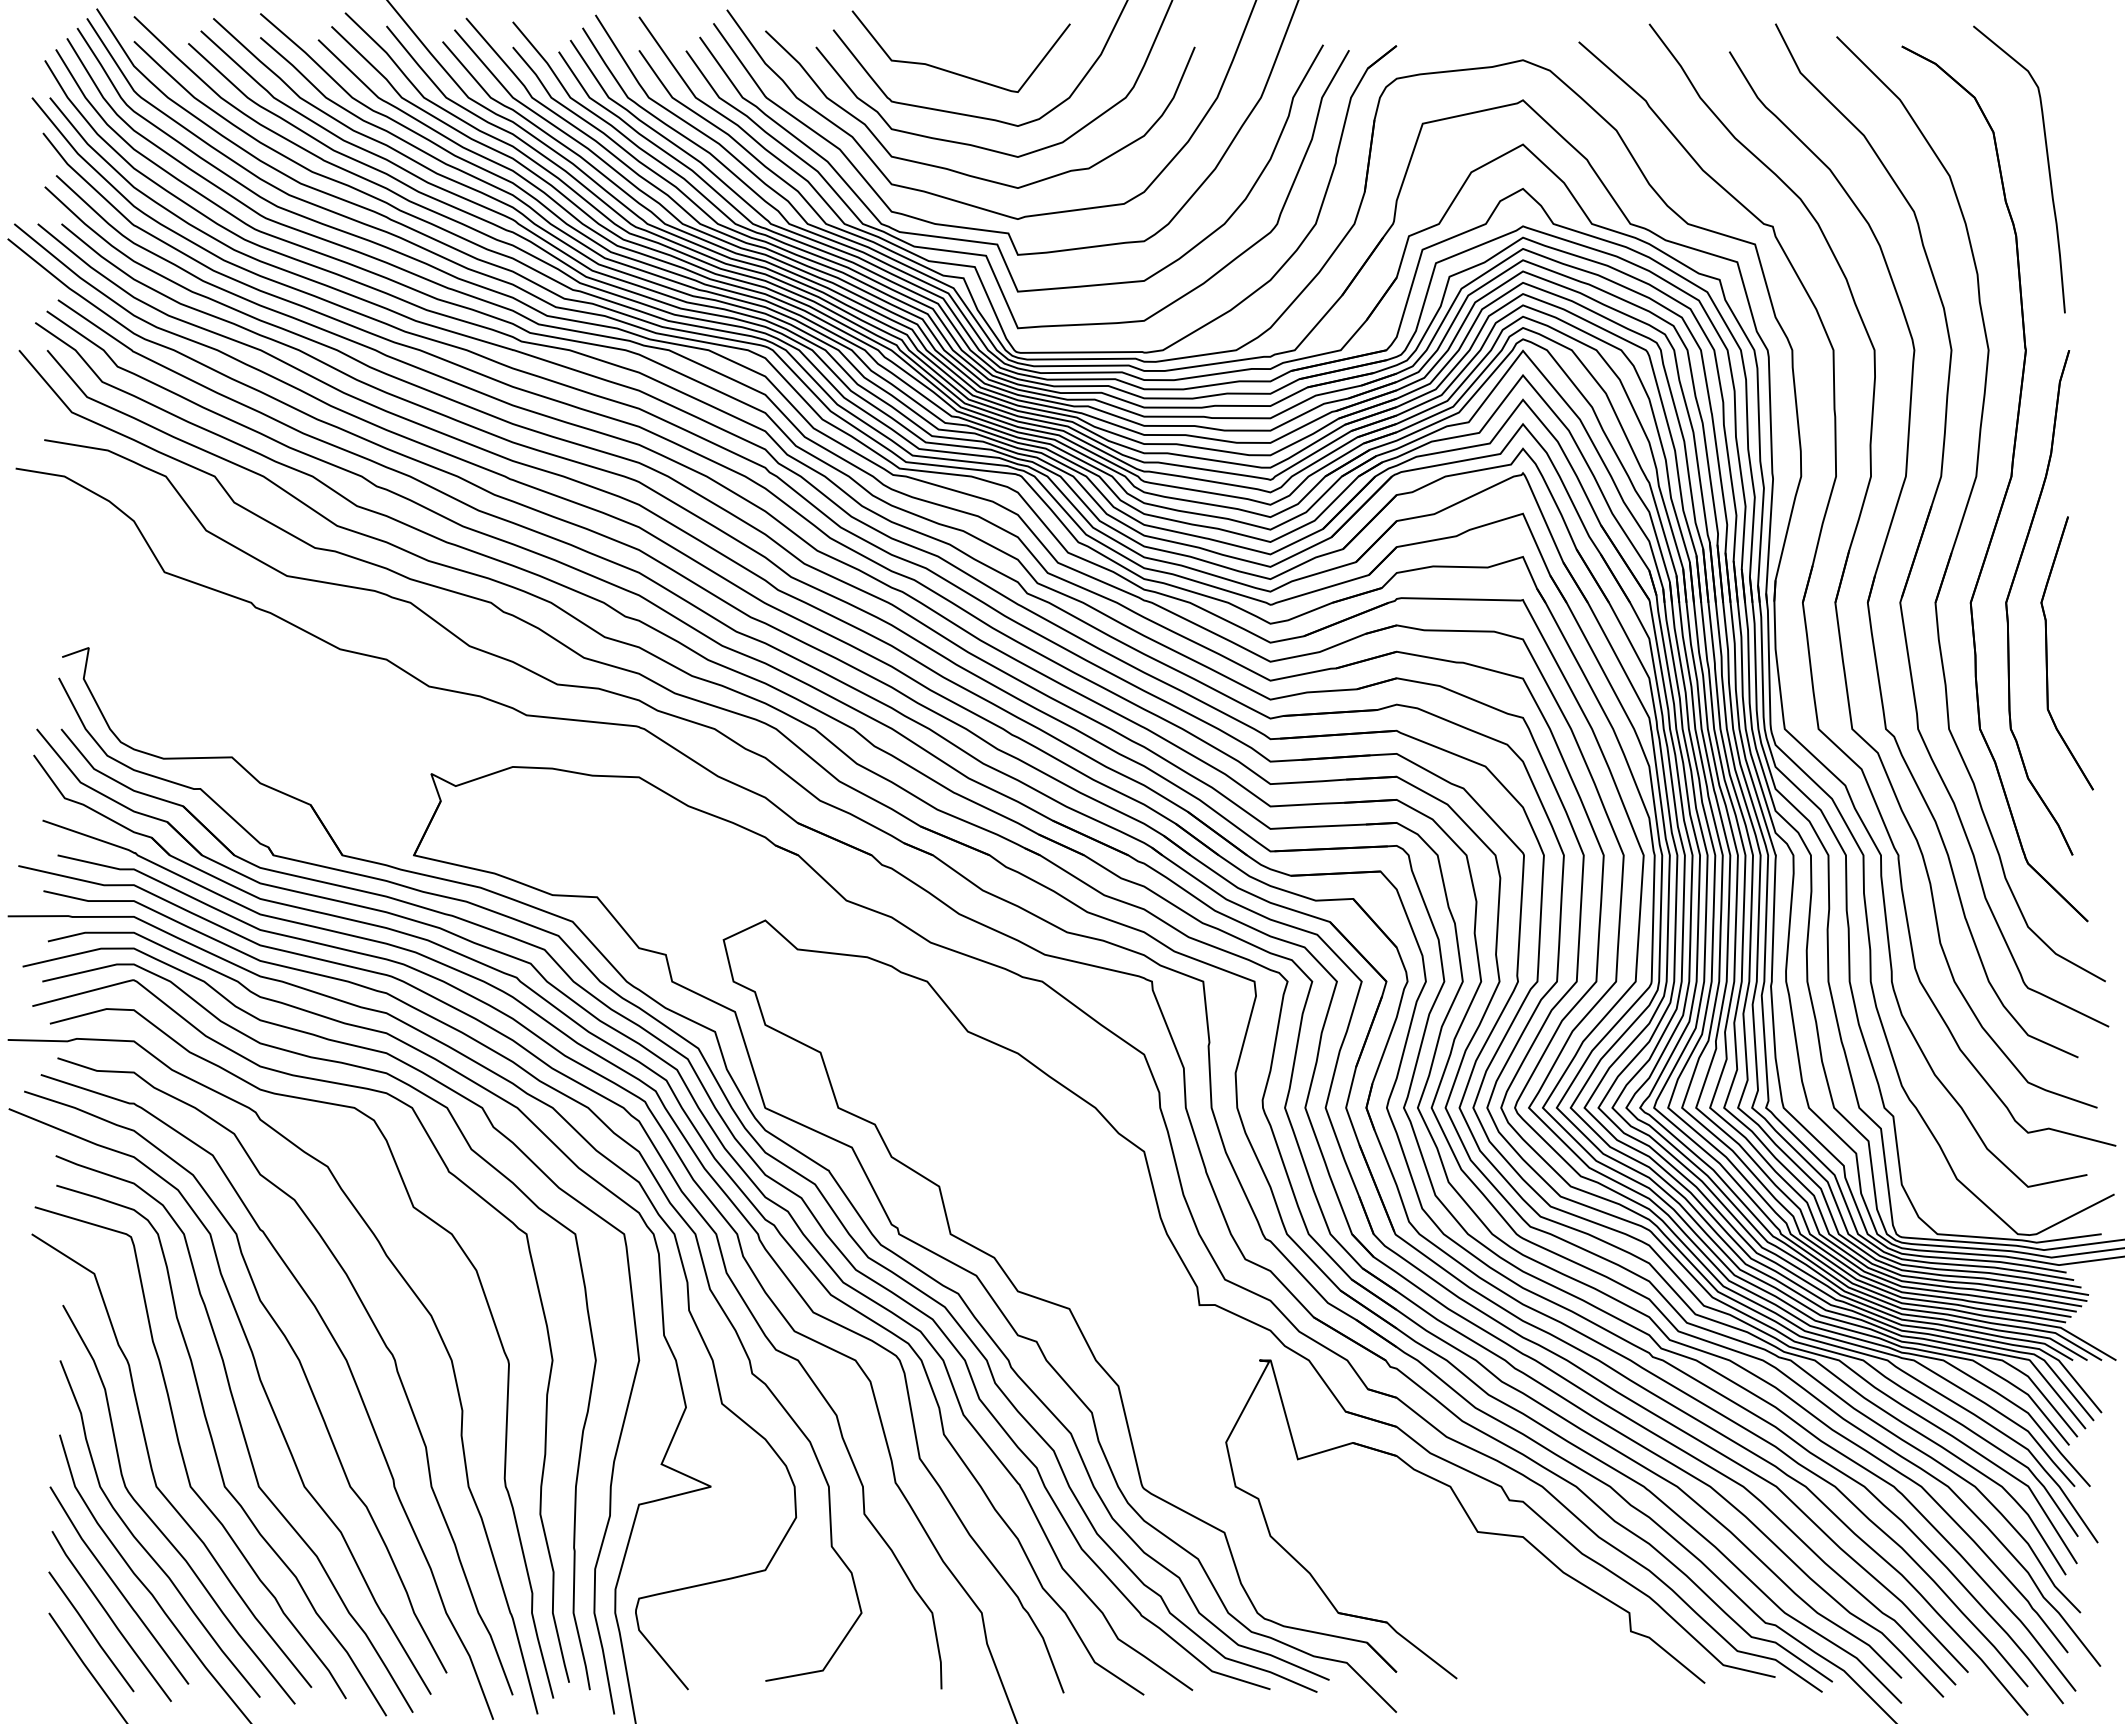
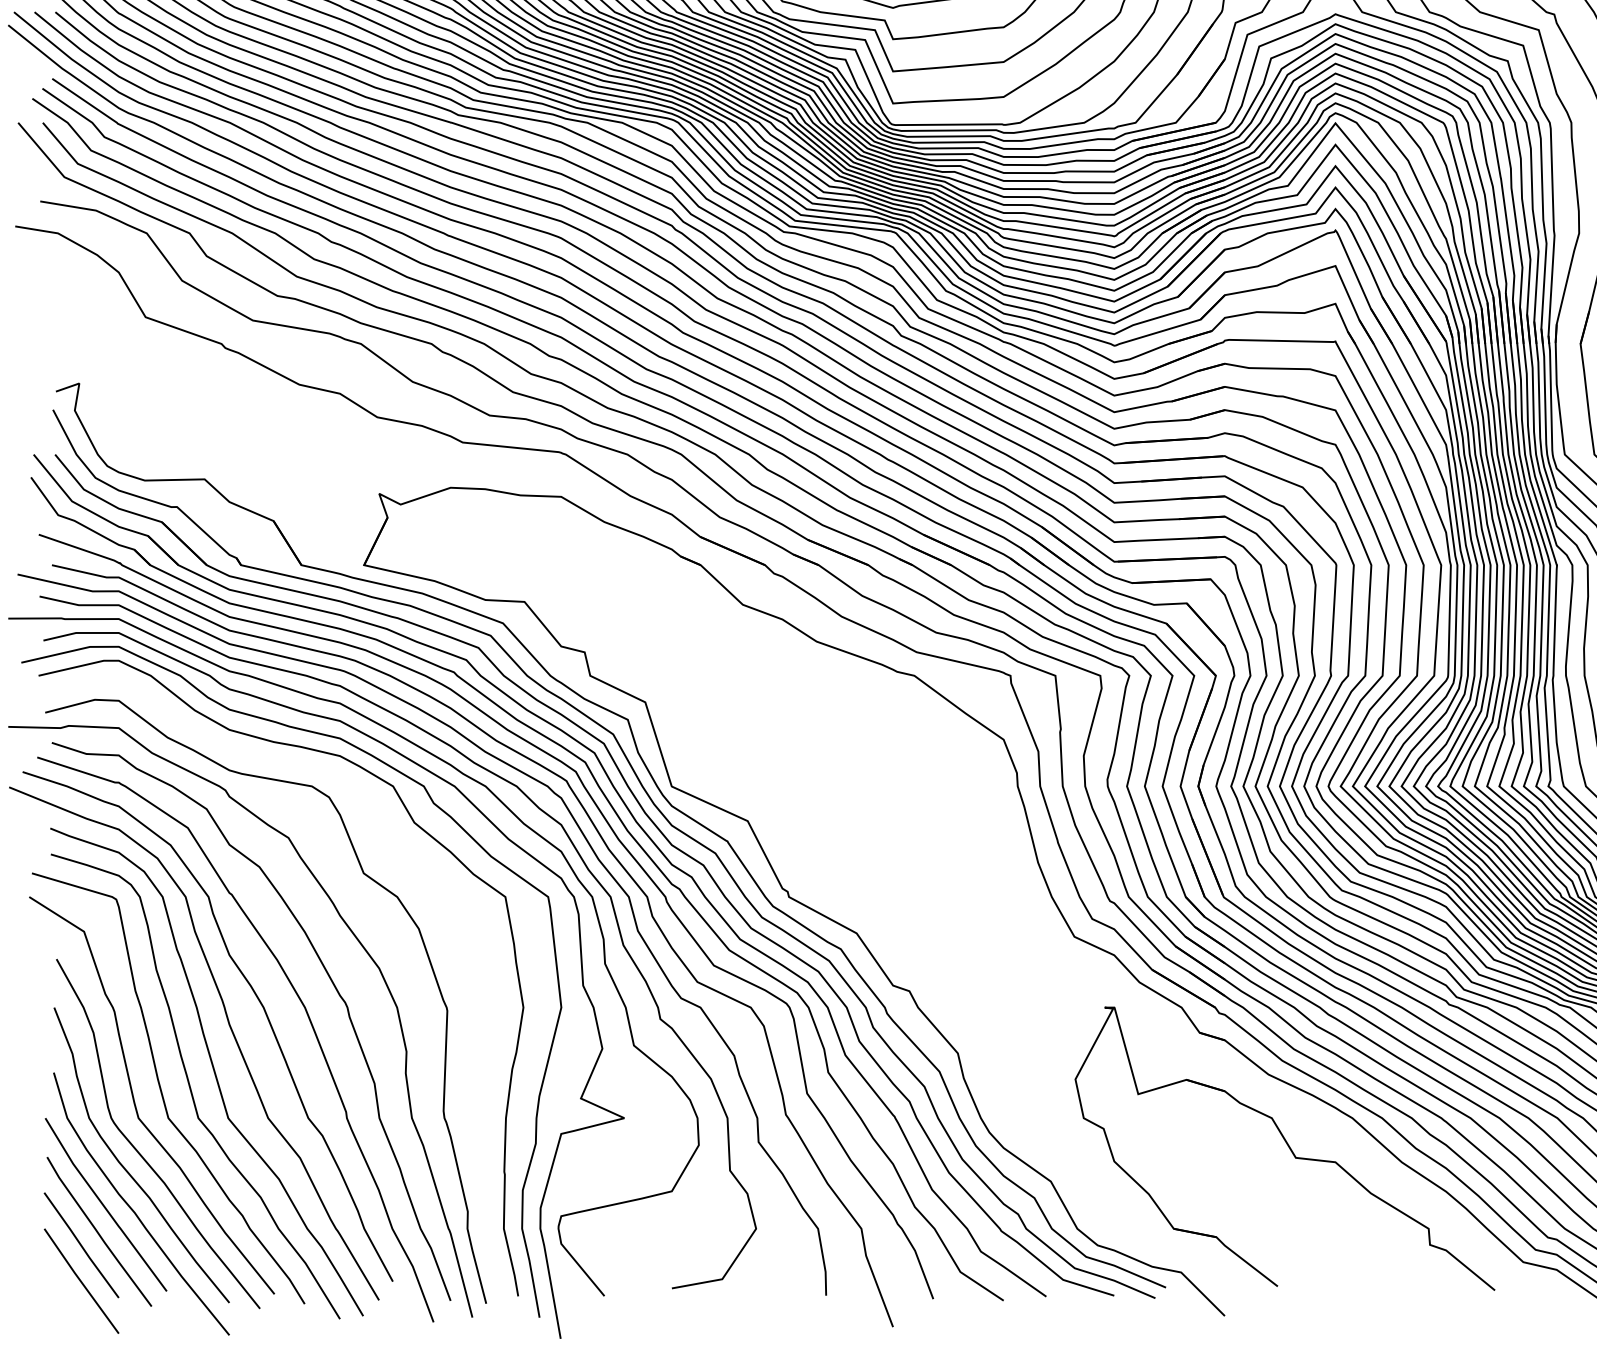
curve: (450, 1174) -> (396, 844), removed
part: (1240, 1315) -> (1088, 968), removed

